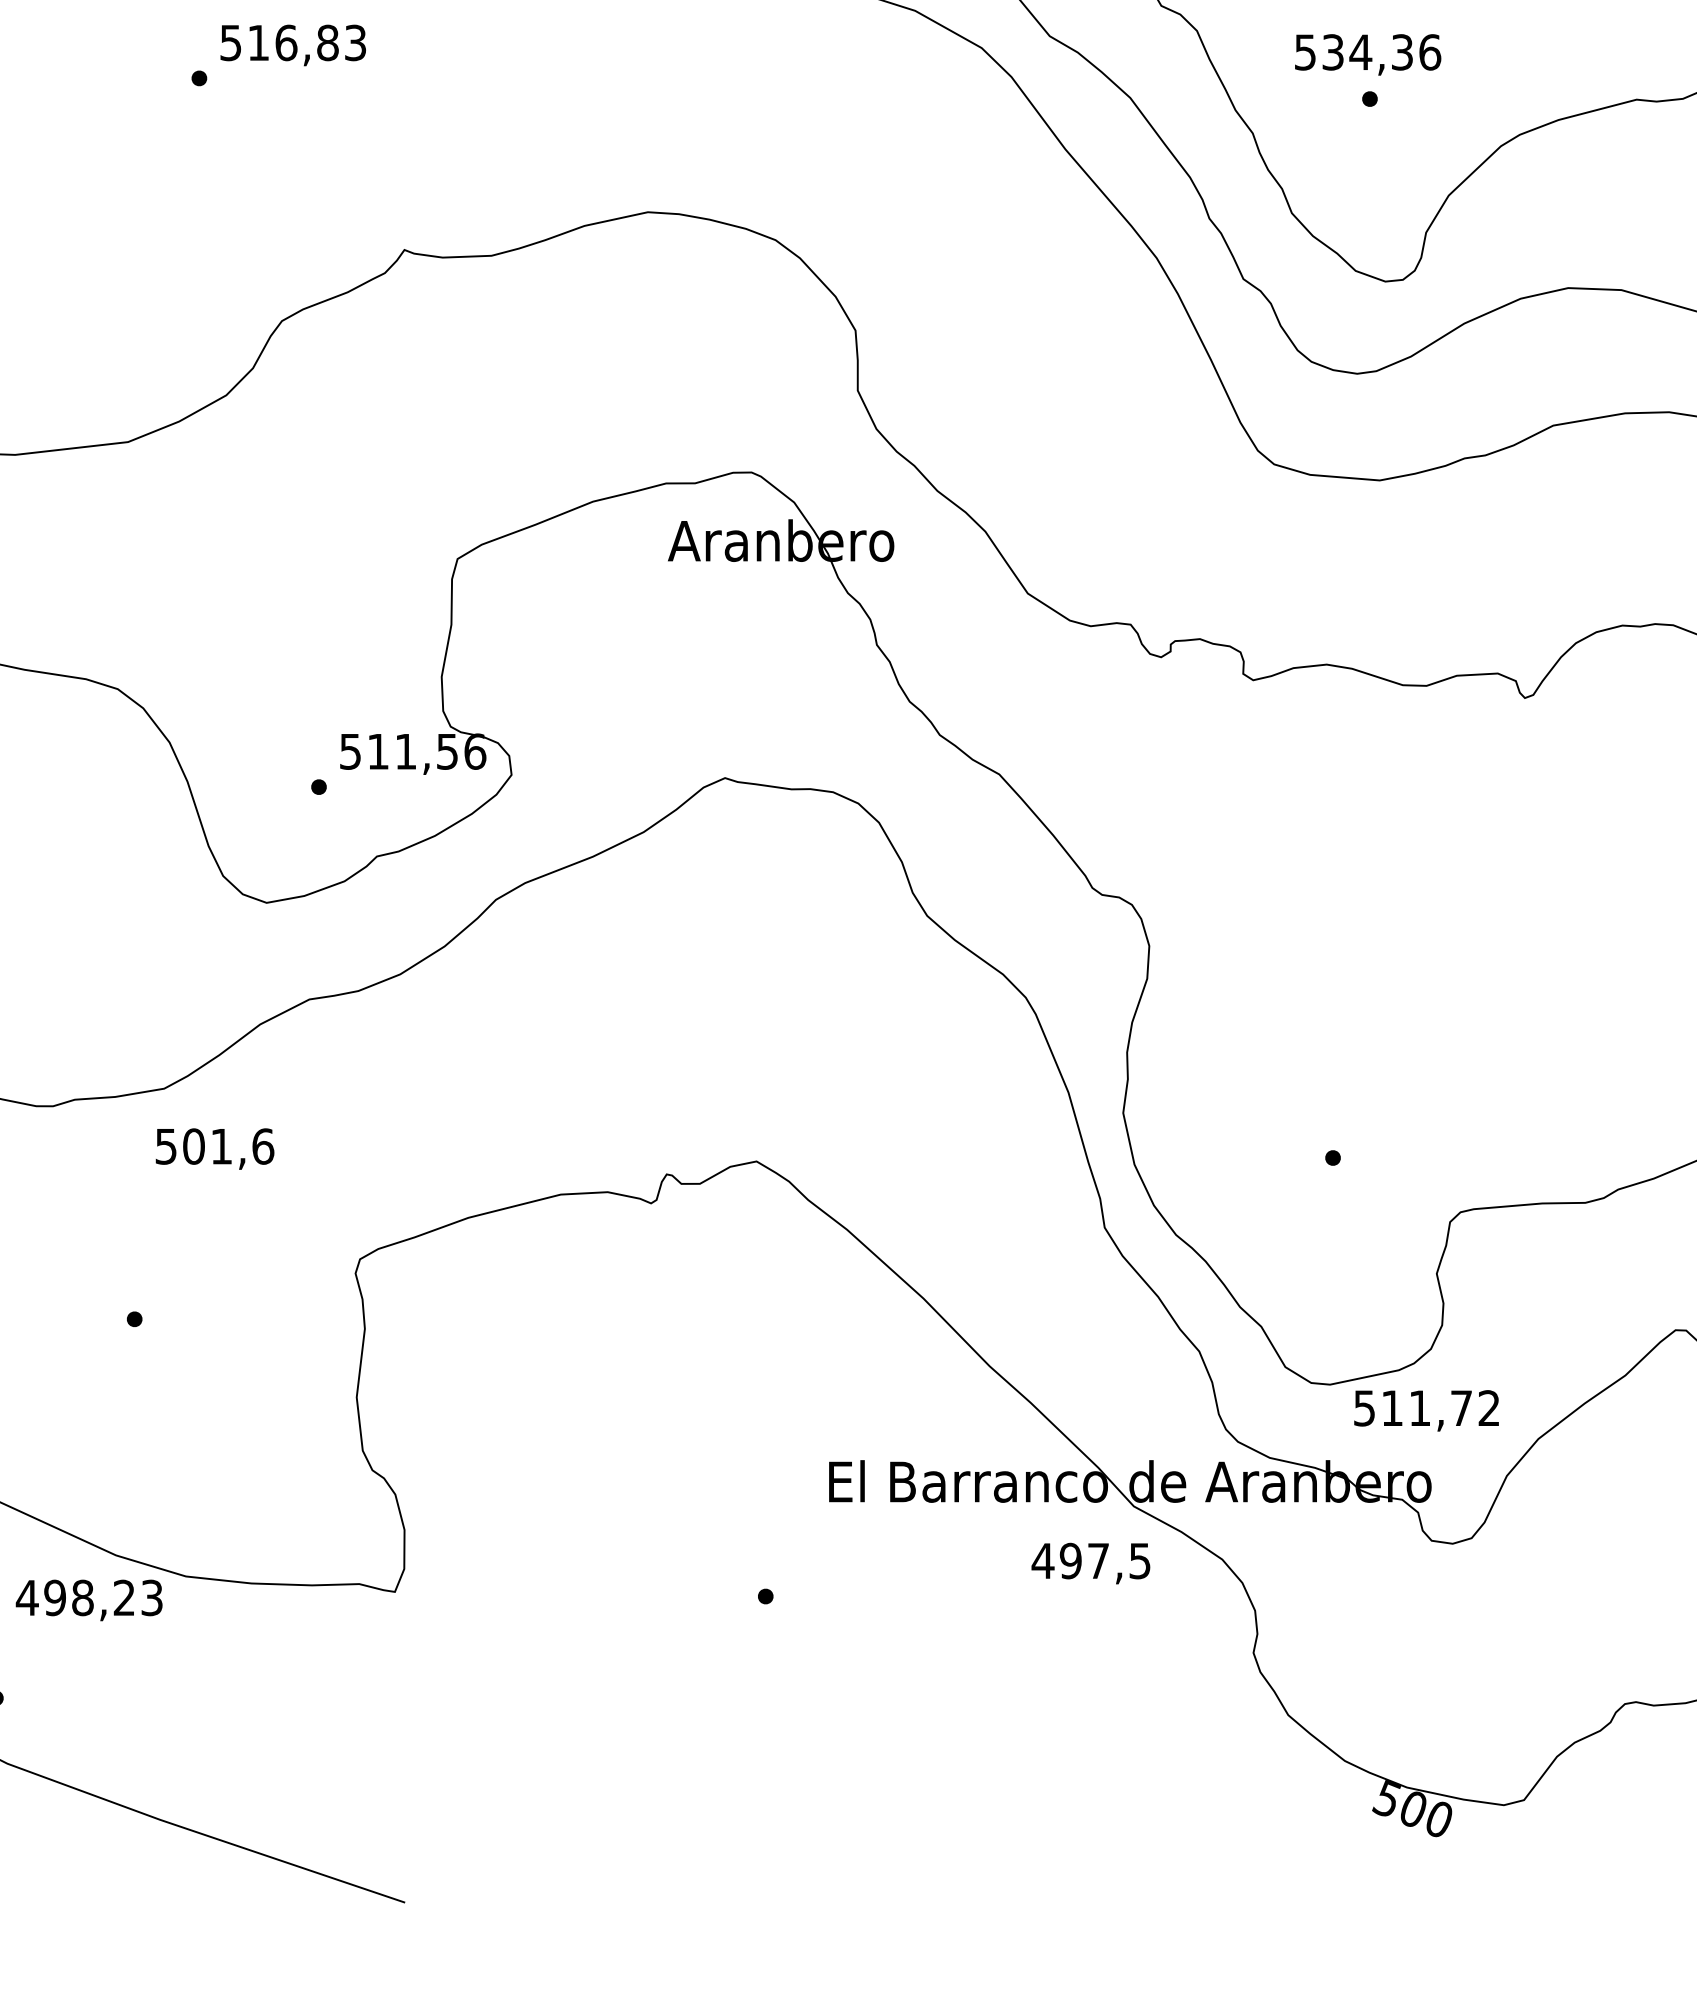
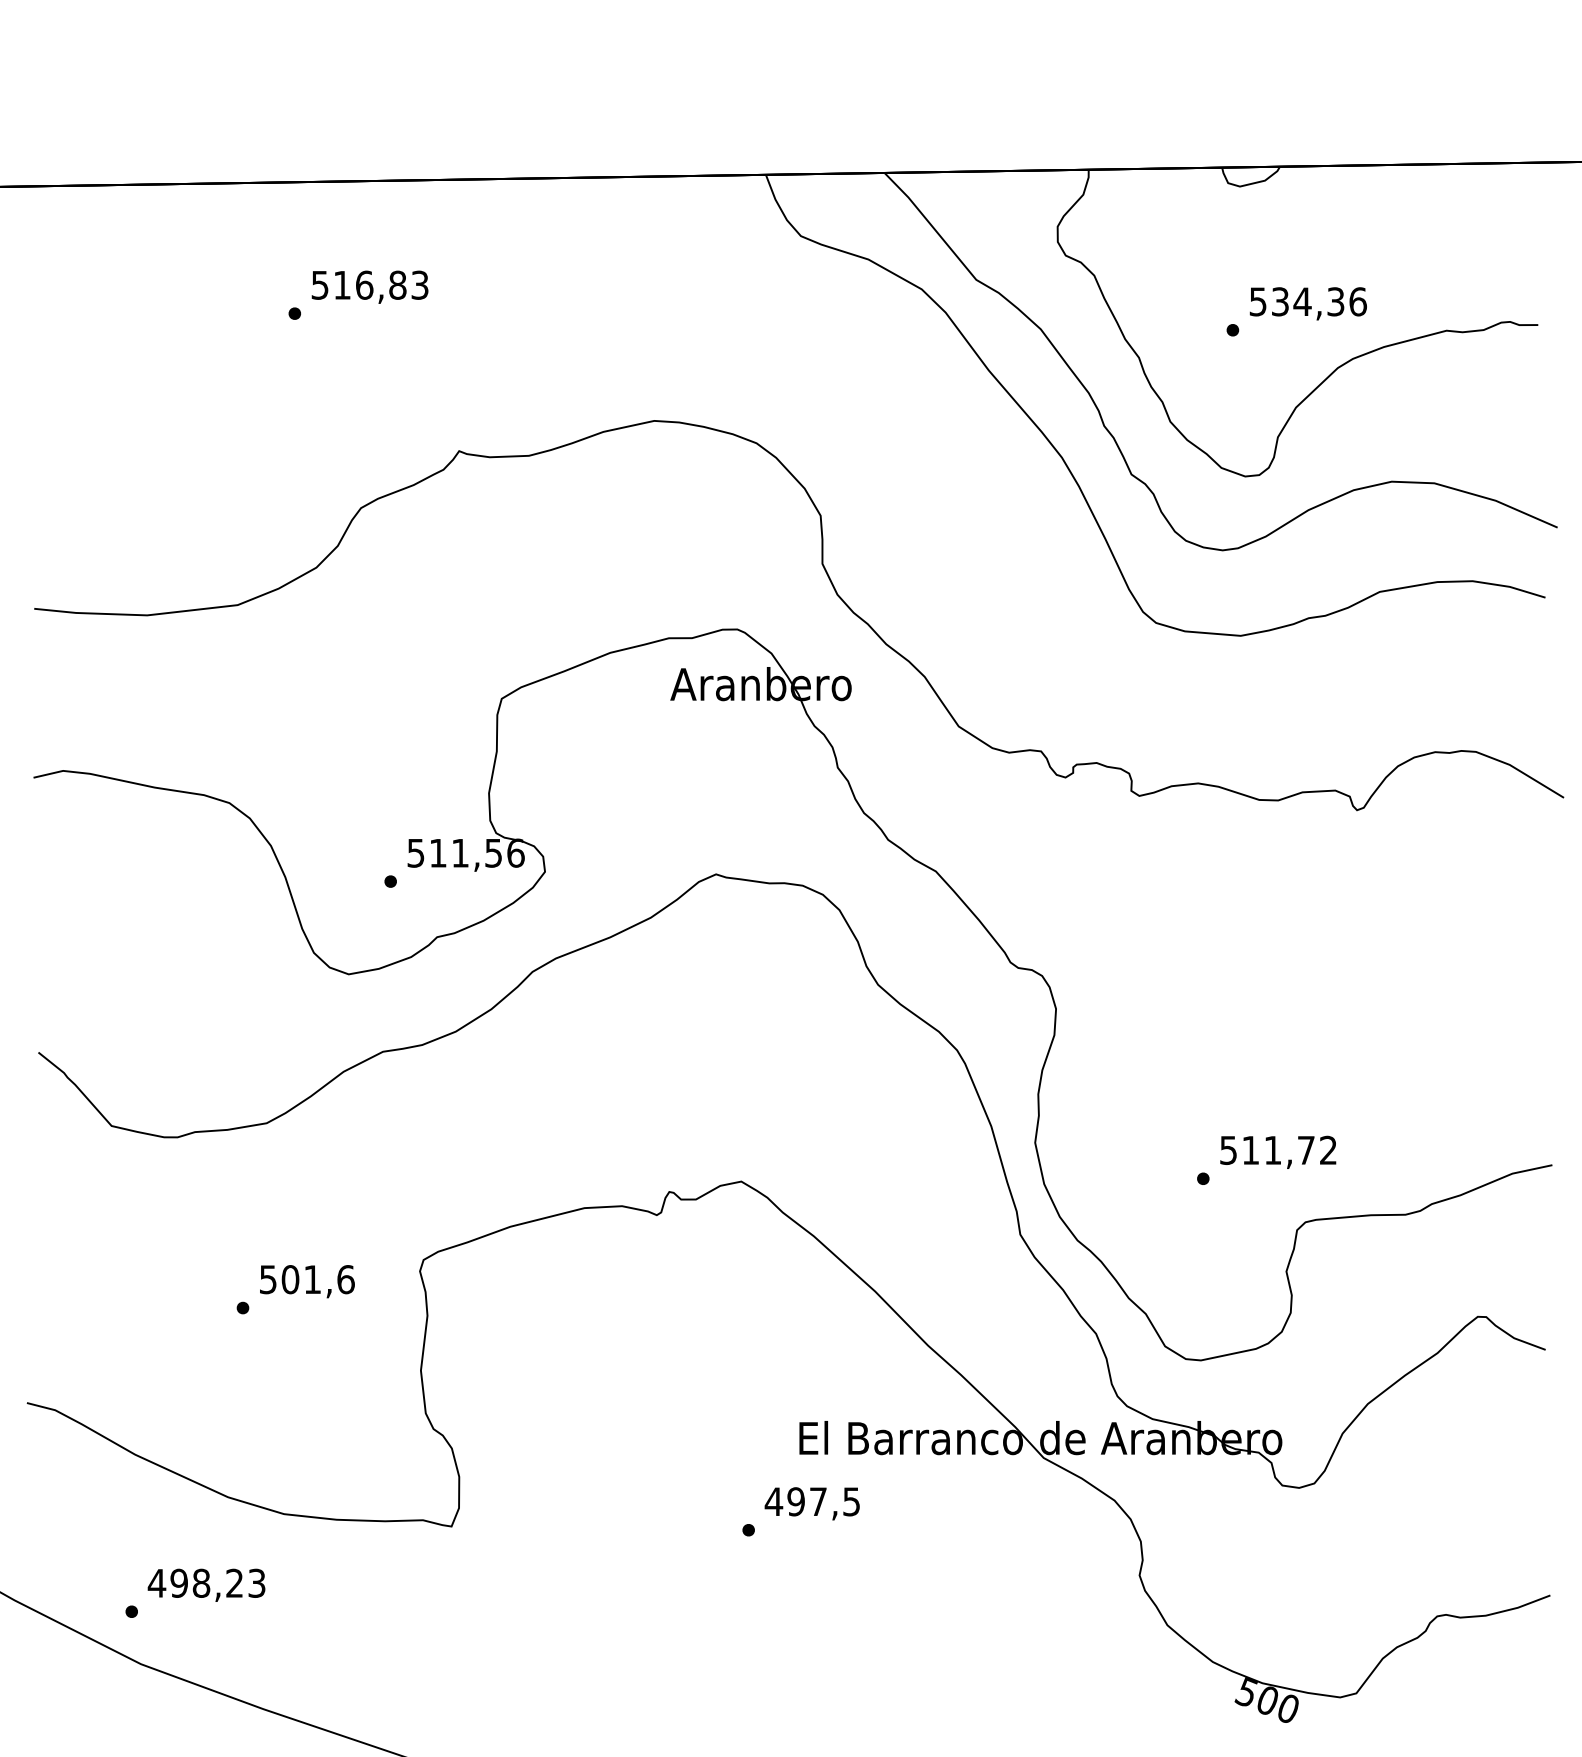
text: (1366, 54) -> (1307, 303), moved
text: (215, 1148) -> (307, 1281), moved
text: (1426, 1409) -> (1278, 1151), moved
text: (1089, 1563) -> (811, 1503), moved
text: (89, 1599) -> (206, 1584), moved

